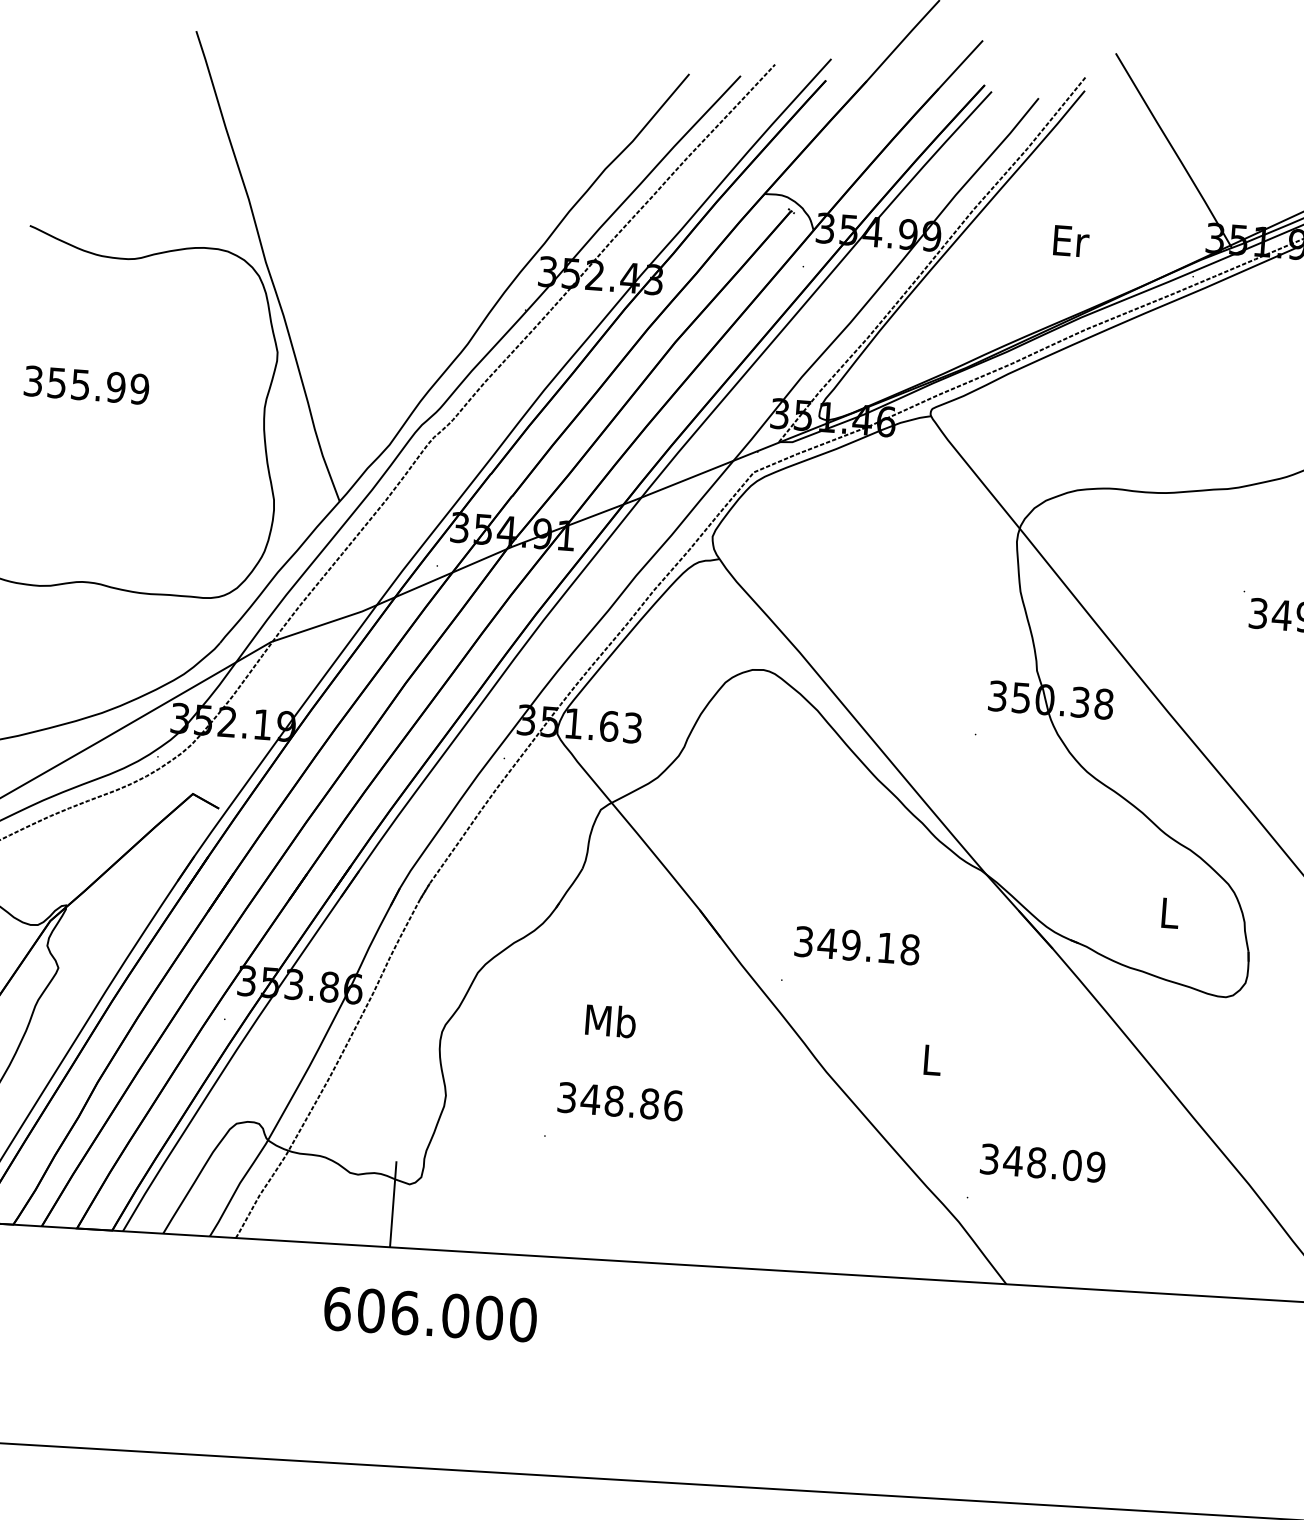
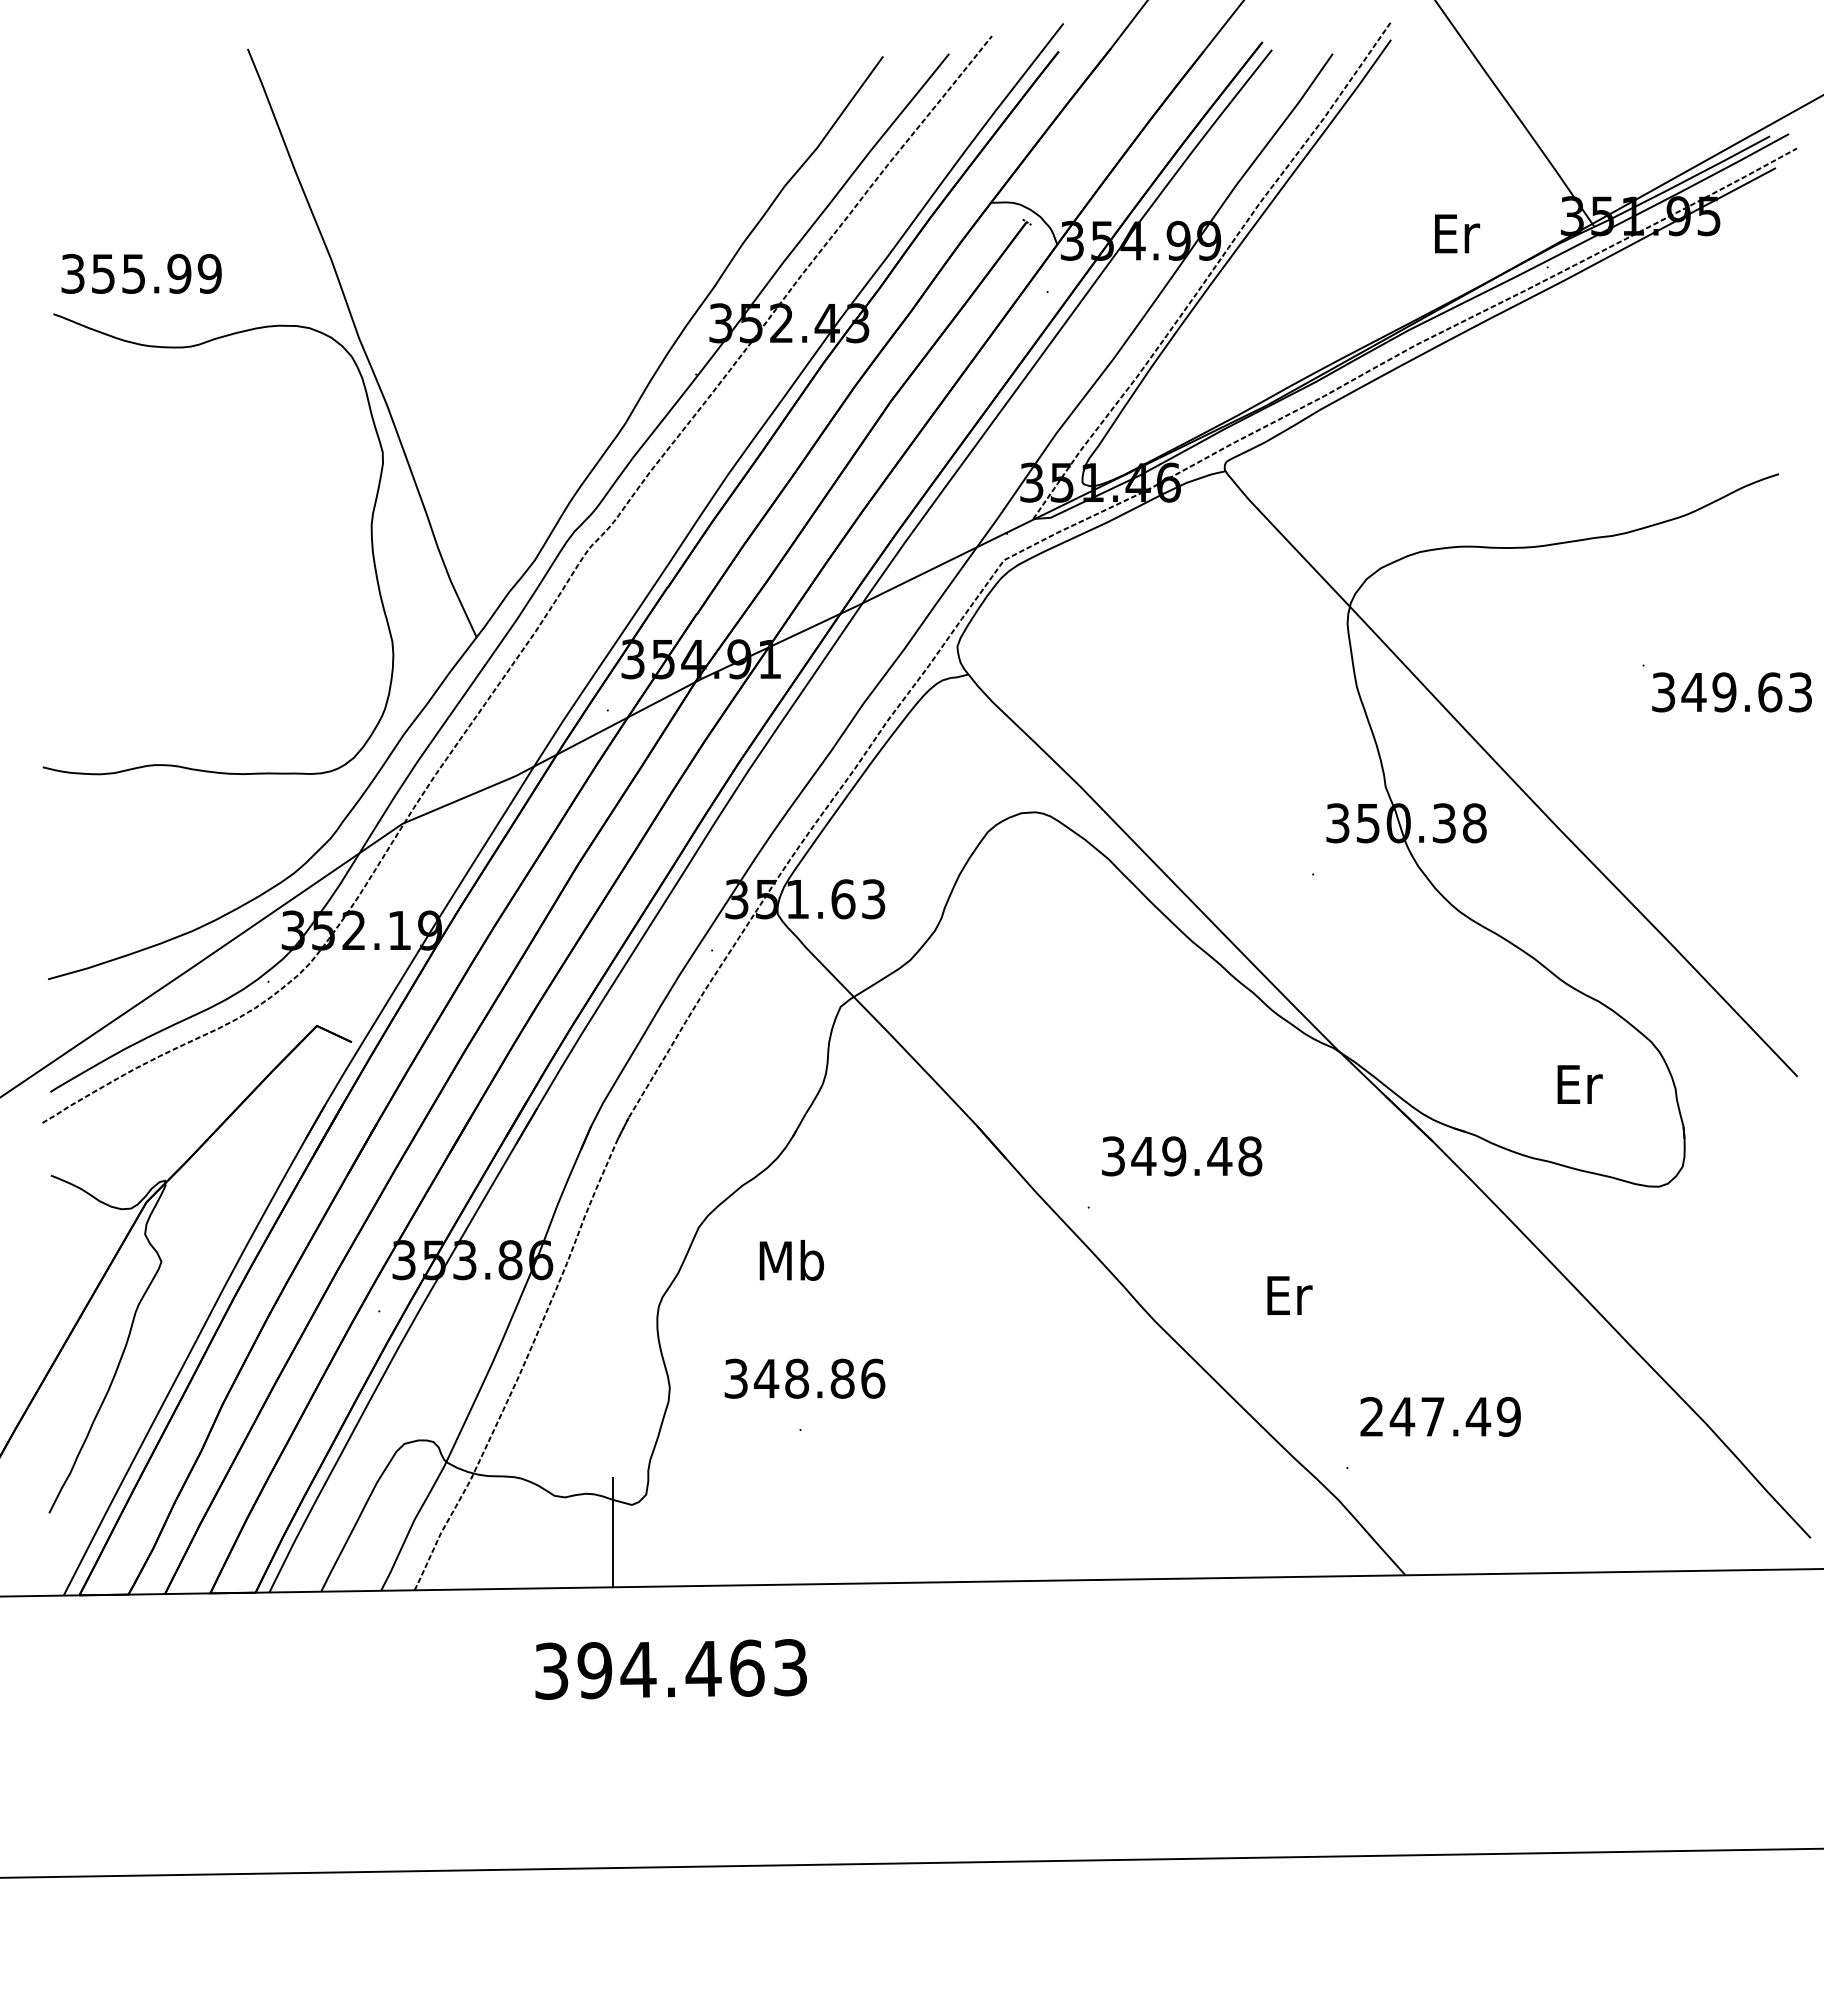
text: (1071, 241) -> (1457, 233), moved
text: (86, 384) -> (141, 273), moved
text: (1170, 913) -> (1579, 1084), L -> Er
text: (886, 948) -> (1219, 1156), 349.18 -> 349.48
text: (610, 1021) -> (791, 1260), moved
text: (932, 1060) -> (1289, 1295), L -> Er
text: (620, 1101) -> (804, 1378), moved
text: (1031, 1162) -> (1425, 1416), 348.09 -> 247.49
text: (430, 1314) -> (670, 1669), 606.000 -> 394.463

